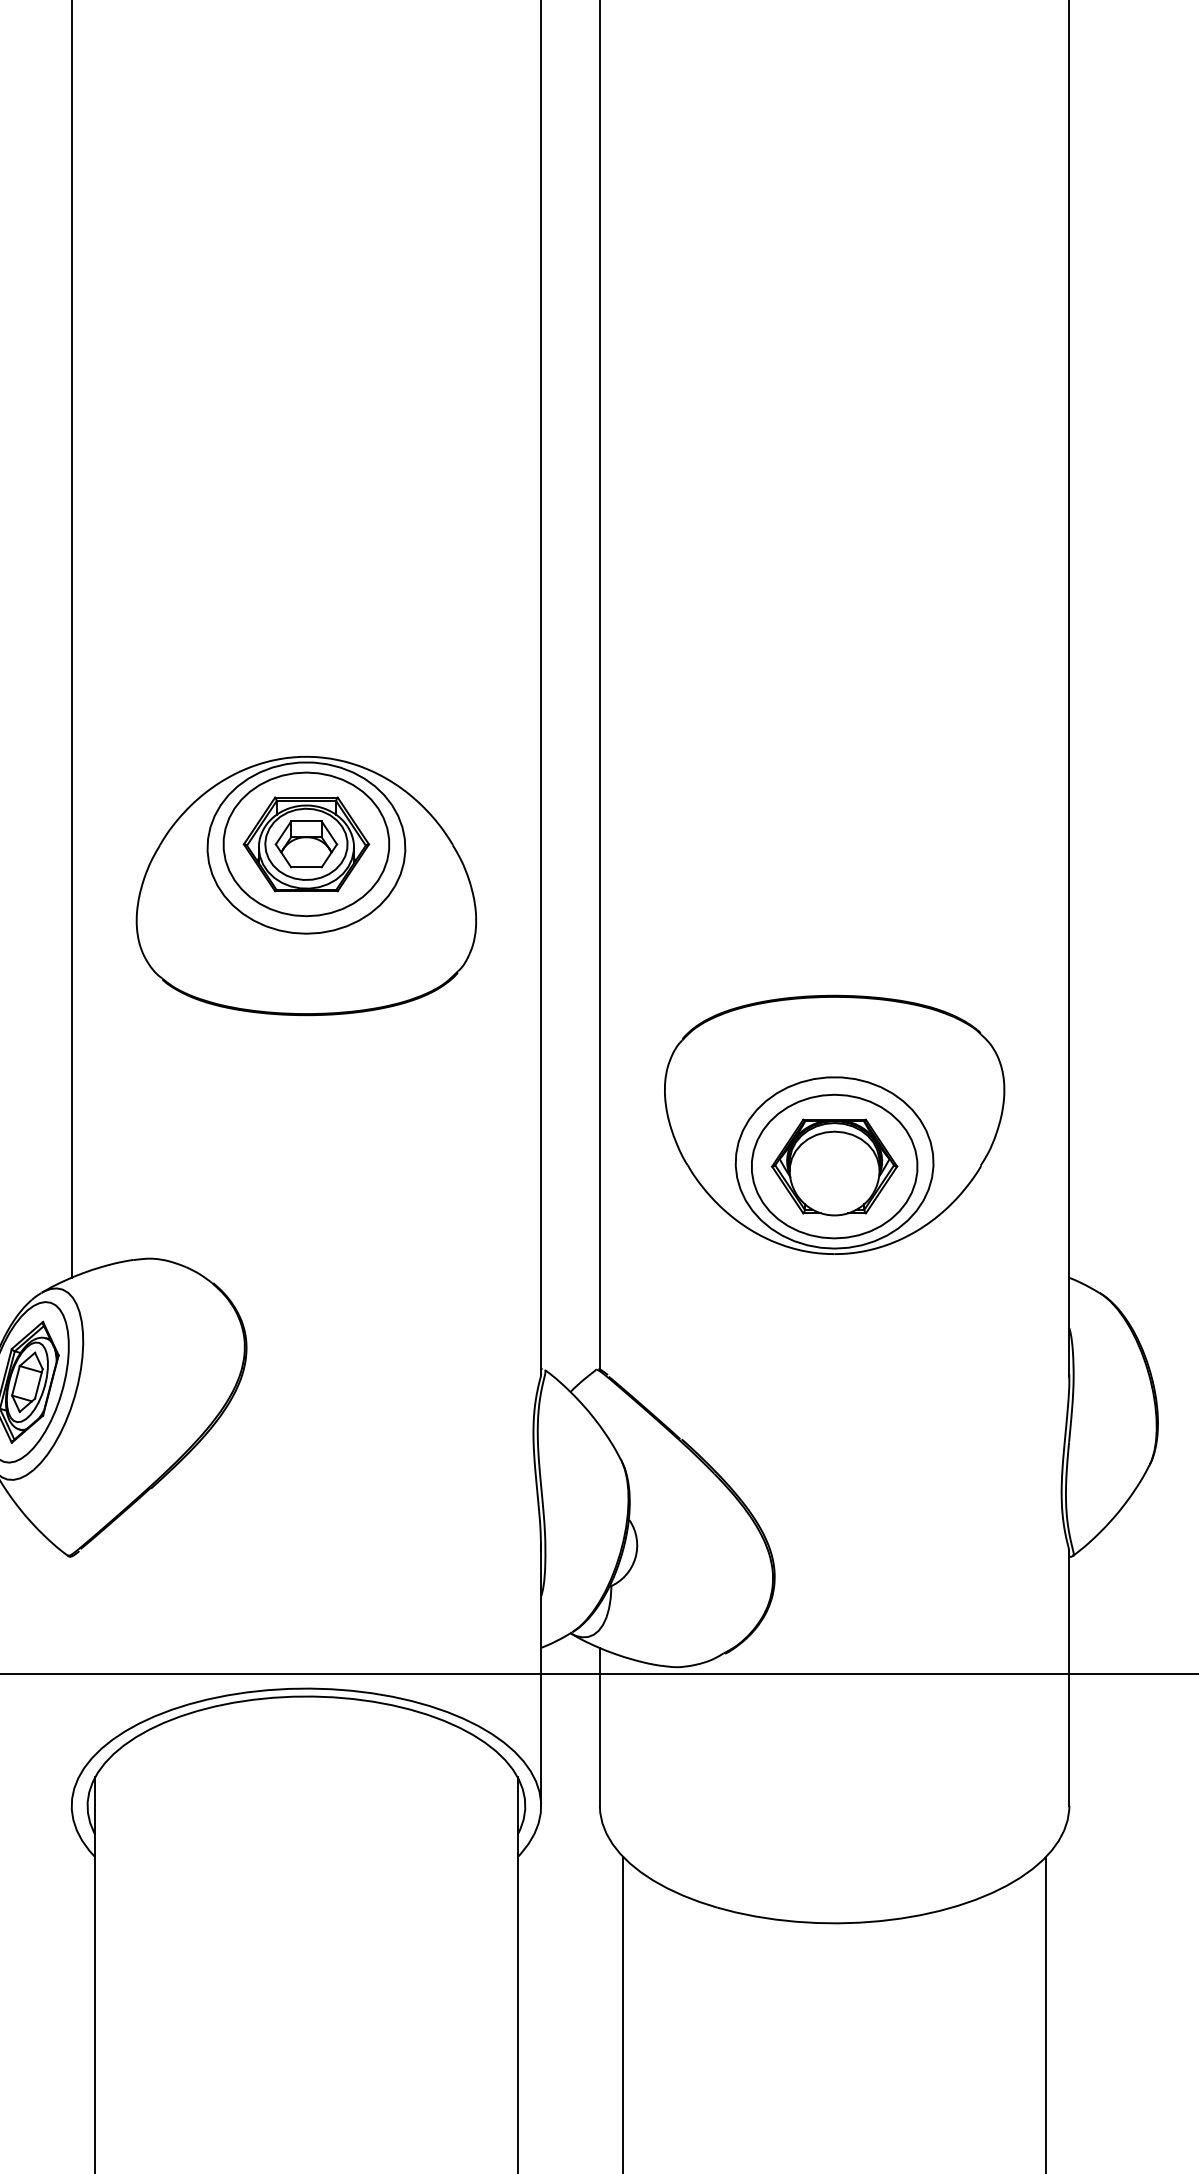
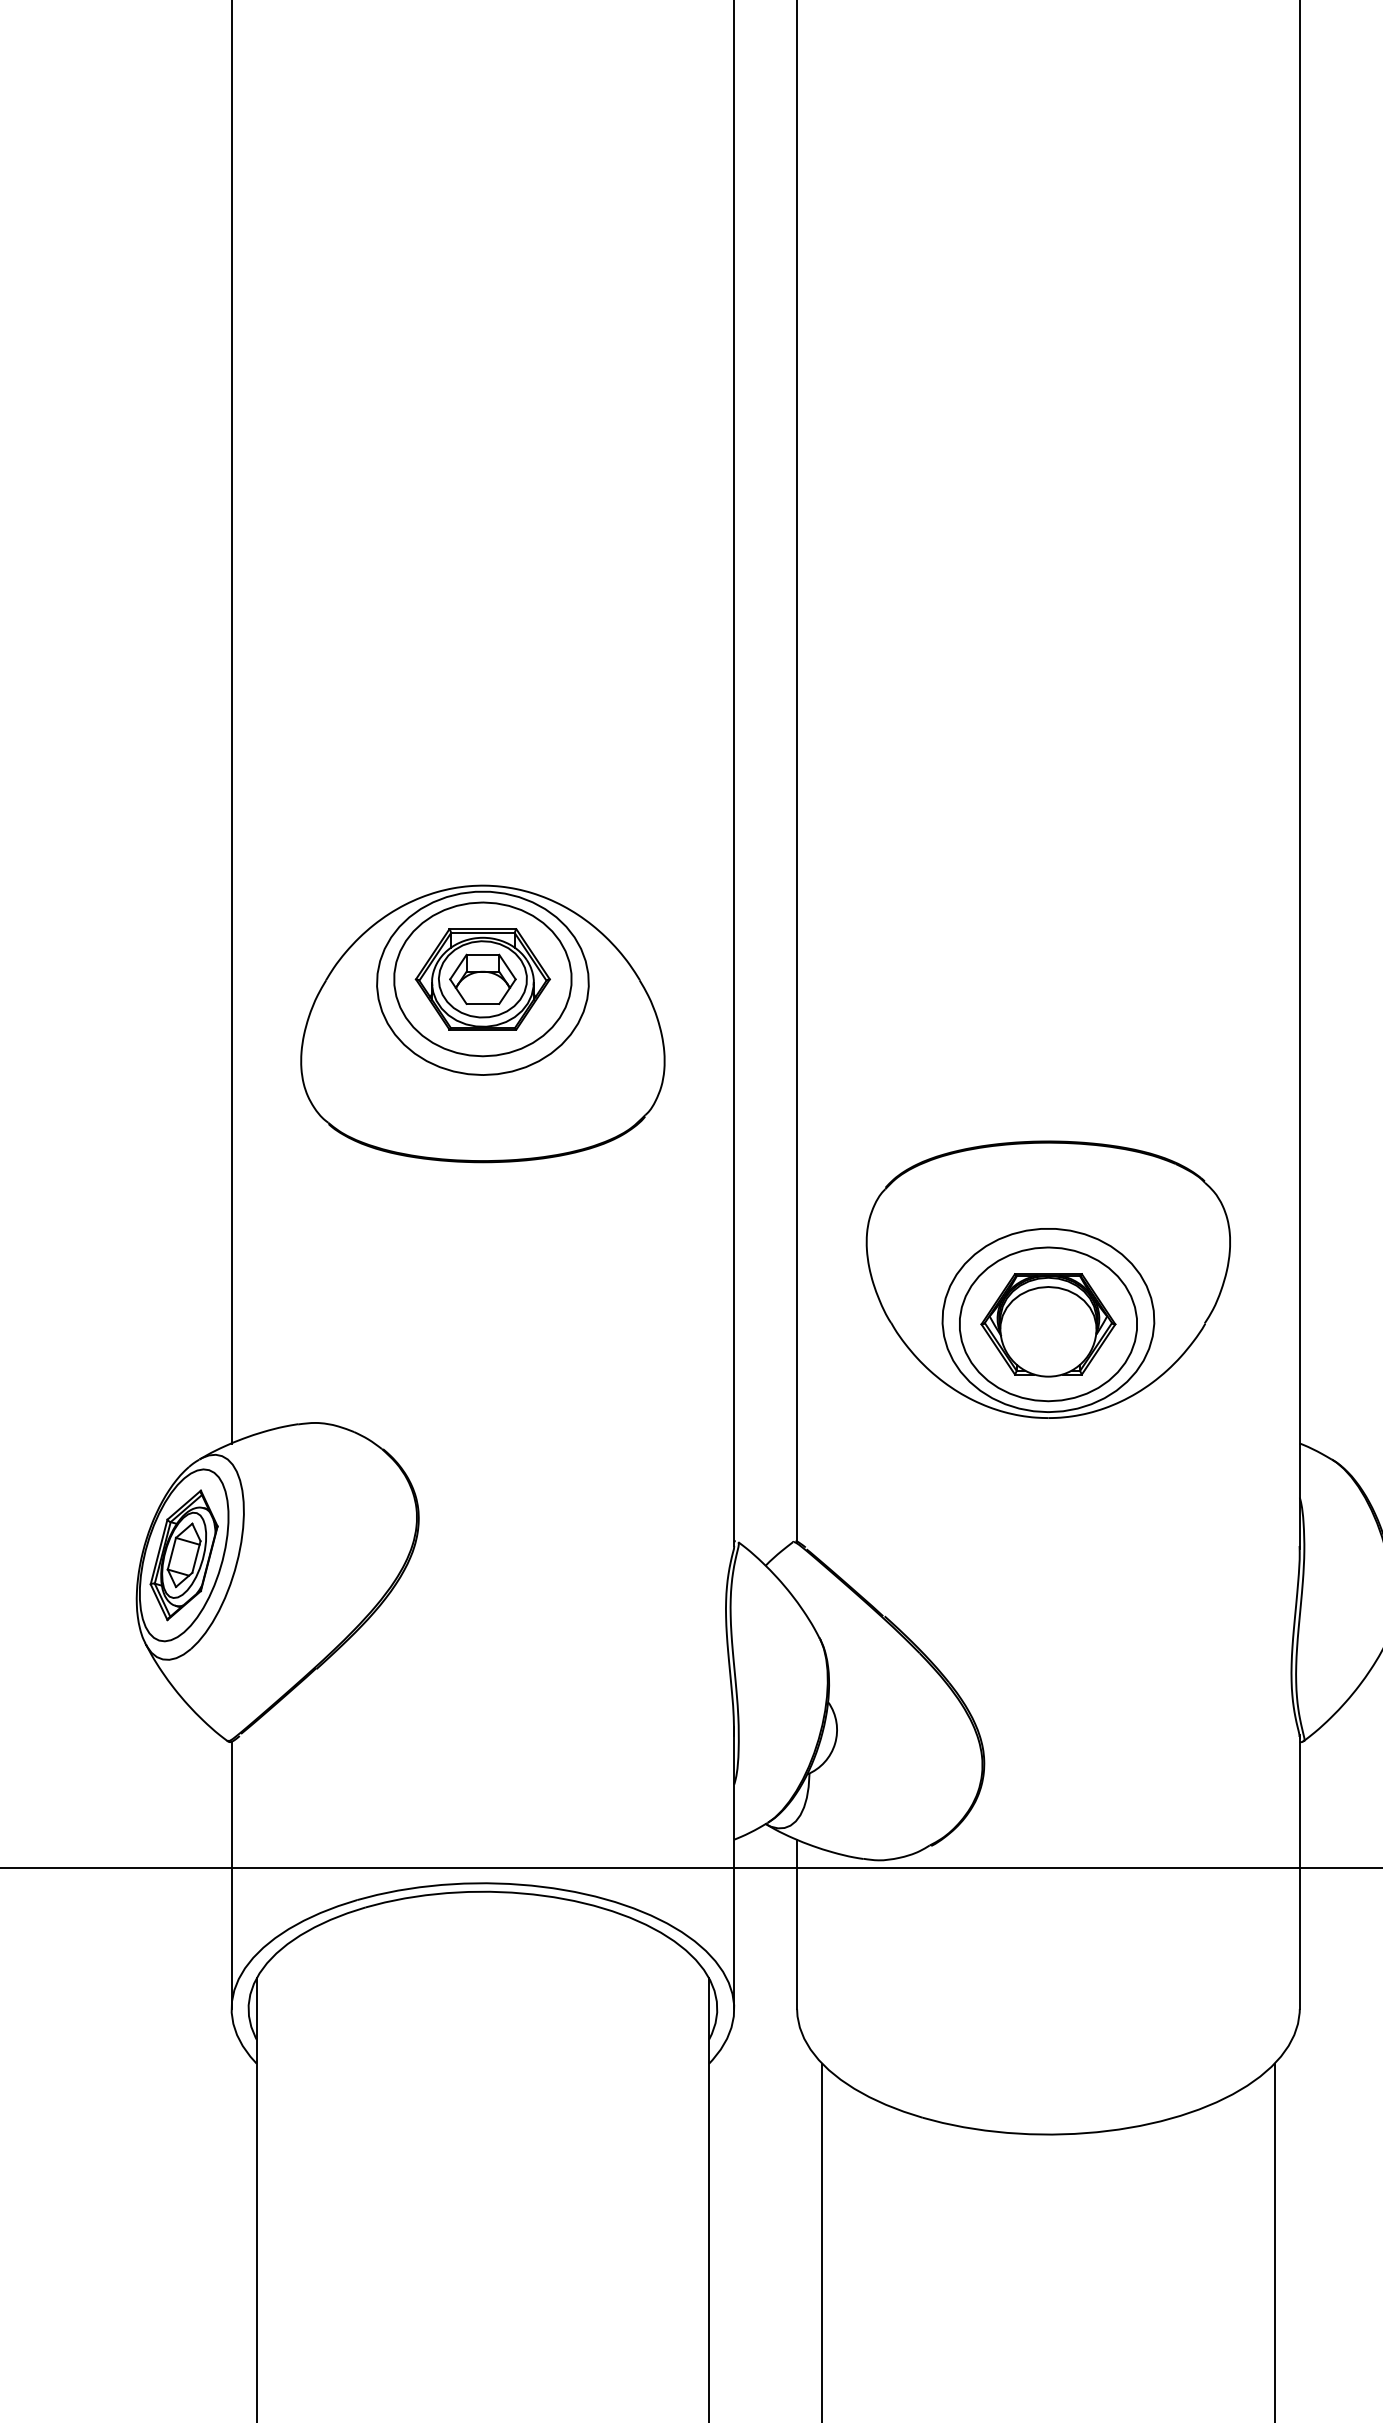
line: (71, 1680) -> (231, 1874), added

